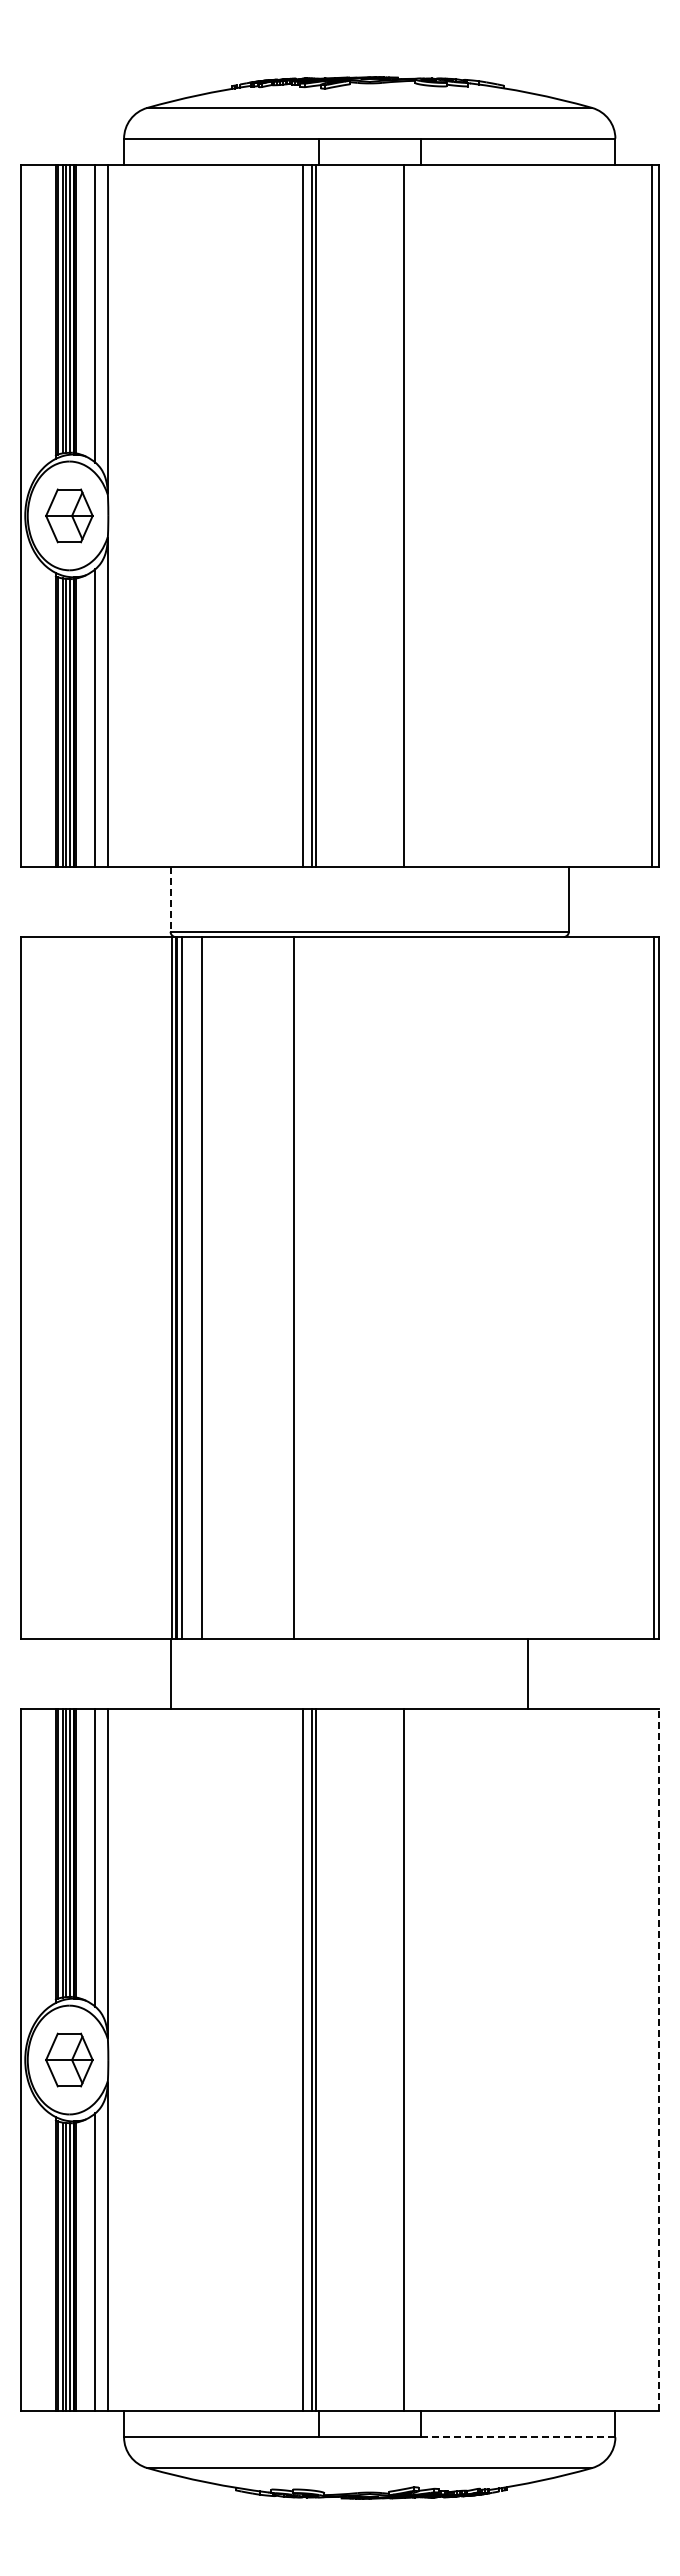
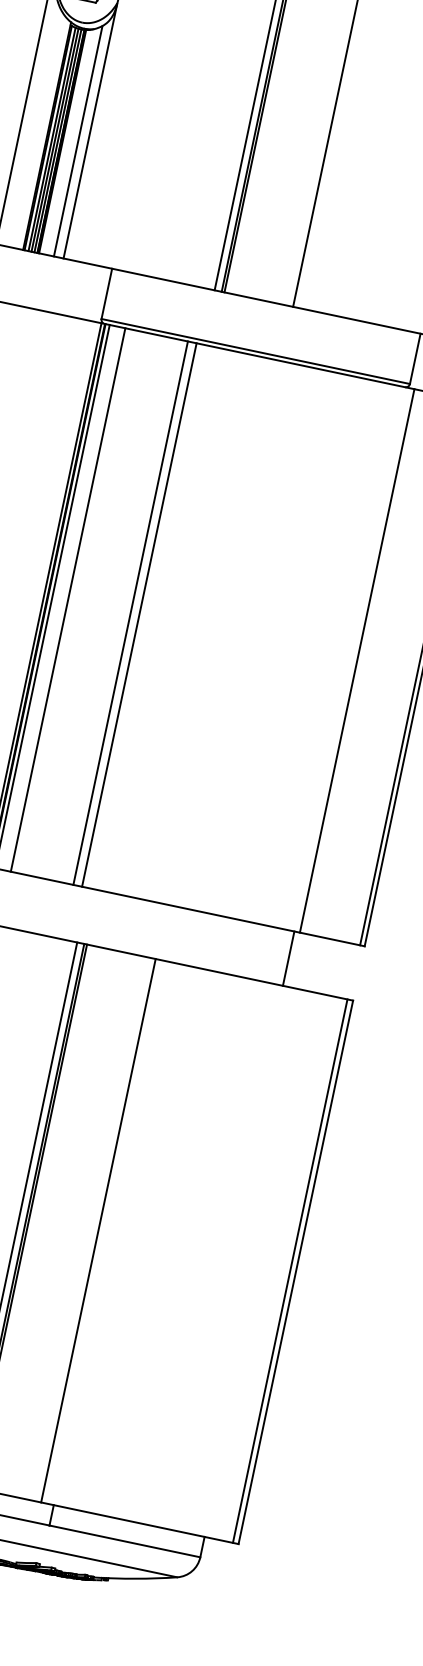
line: (170, 899) -> (106, 293), dashed -> solid
line: (283, 1287) -> (130, 612), added
line: (575, 1287) -> (357, 660), added
line: (527, 1673) -> (288, 958), moved
line: (652, 2060) -> (290, 1271), added
line: (659, 2060) -> (295, 1272), dashed -> solid
line: (518, 2437) -> (125, 1541), dashed -> solid

